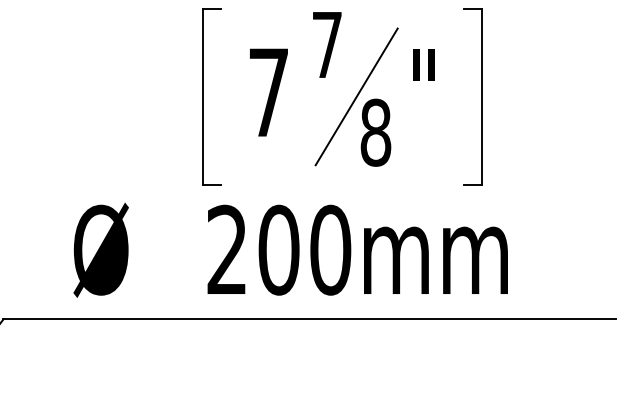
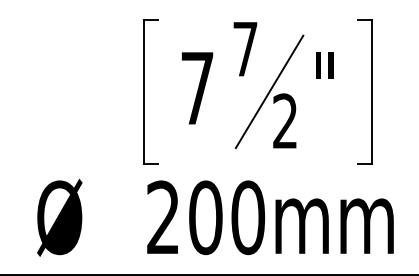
text: (375, 132) -> (285, 121), 8 -> 2

